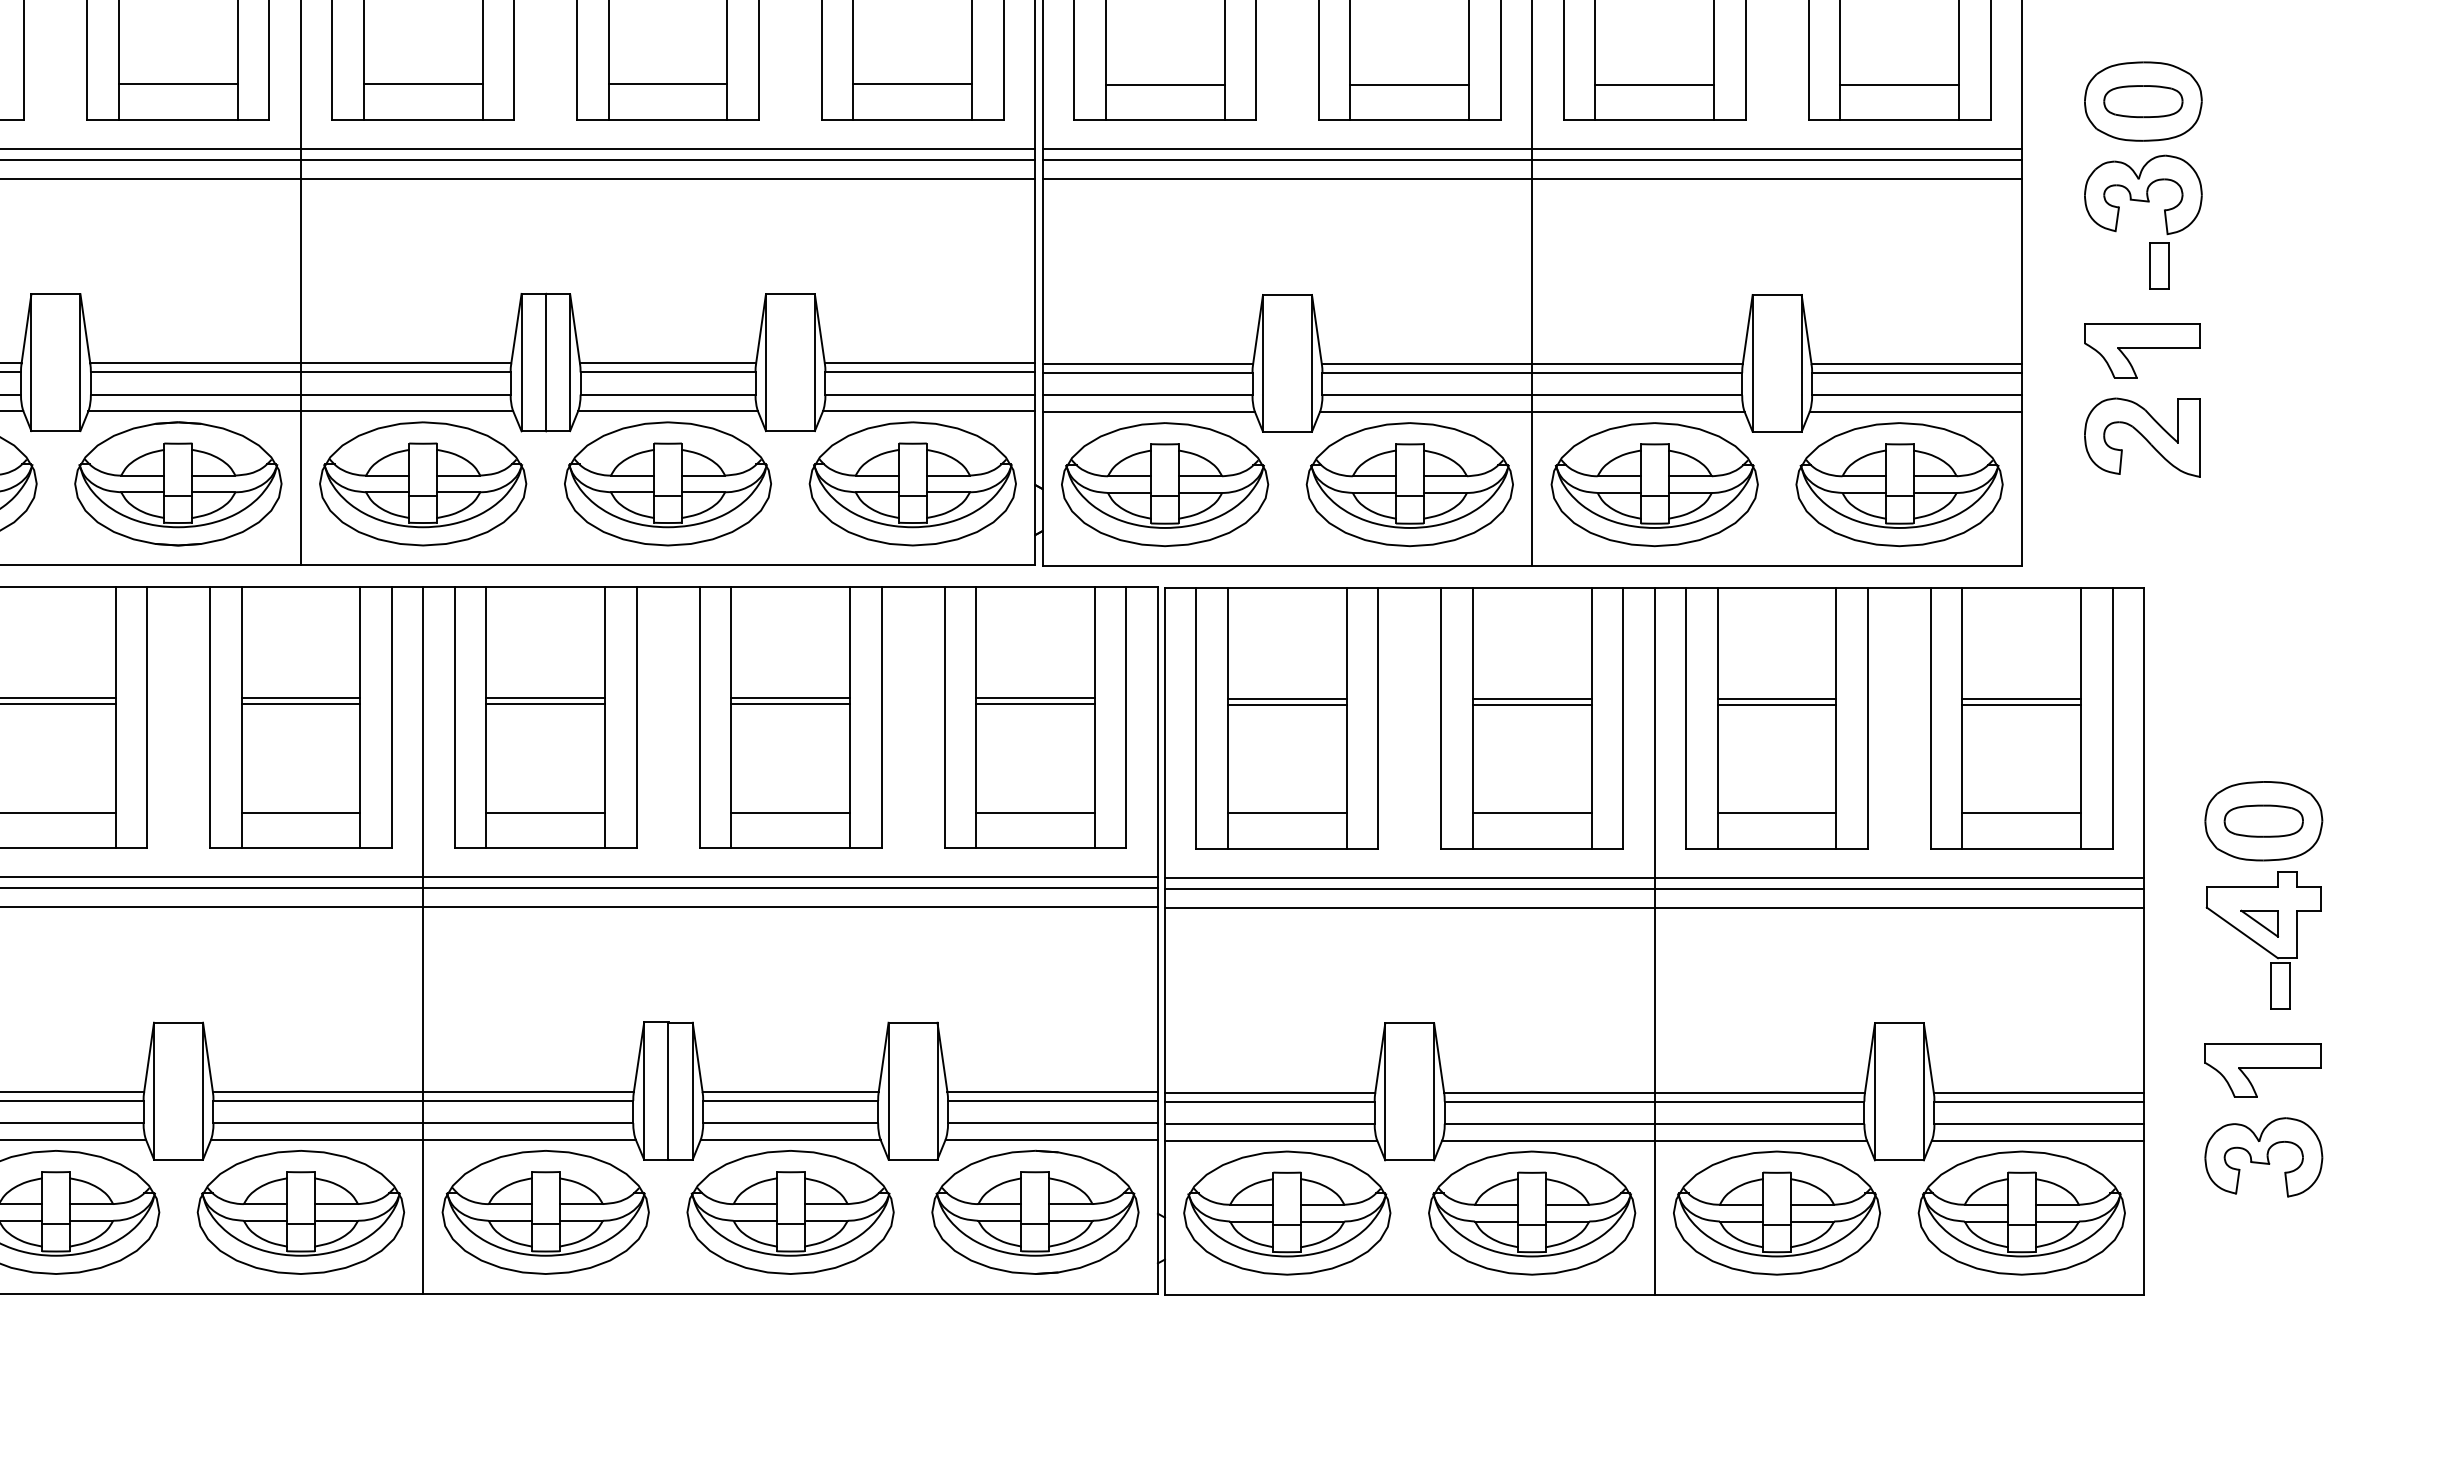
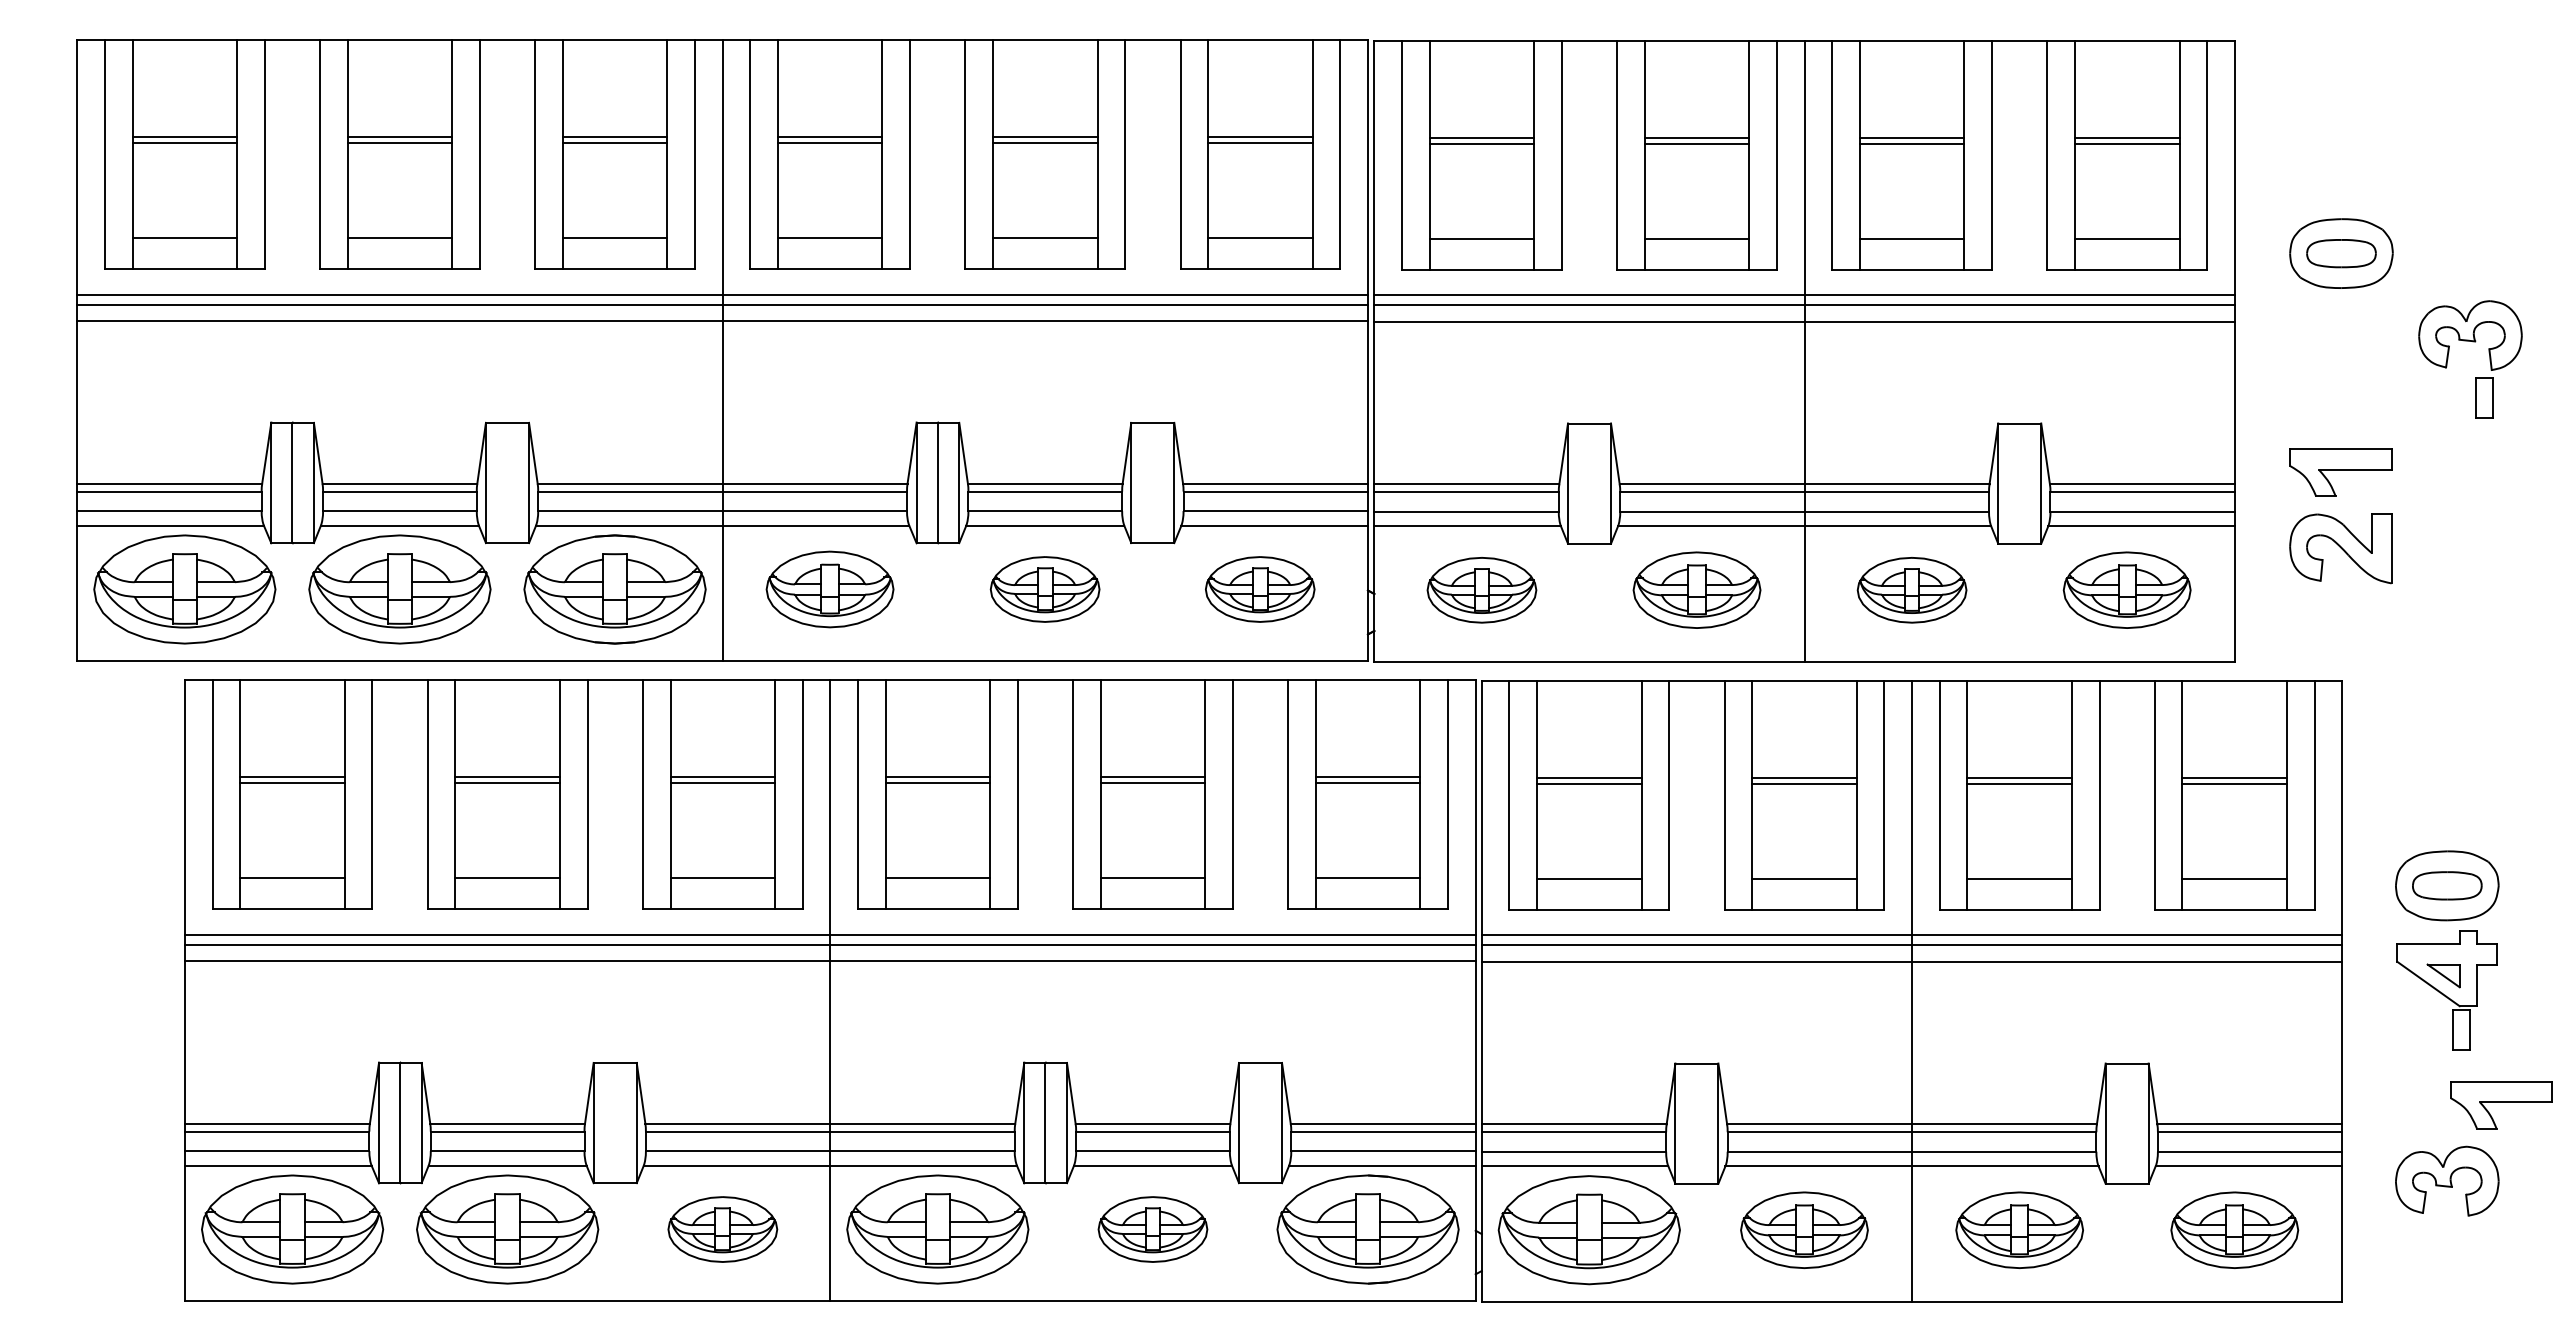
part: (2145, 202) -> (2472, 342), moved
part: (422, 483) -> (829, 589), size x0.7
part: (667, 483) -> (1044, 589), size x0.6
part: (911, 483) -> (1259, 589), size x0.6
part: (1164, 485) -> (1481, 590), size x0.6
part: (1409, 485) -> (1696, 590), size x0.7
part: (1653, 485) -> (1911, 590), size x0.6
part: (1898, 485) -> (2126, 590), size x0.7
part: (2262, 1071) -> (2501, 1105), moved
part: (300, 1212) -> (722, 1229), size x0.6
part: (790, 1212) -> (1152, 1229), size x0.6
part: (1532, 1213) -> (1804, 1230), size x0.7
part: (1776, 1213) -> (2019, 1230), size x0.7
part: (2021, 1213) -> (2234, 1230), size x0.7

